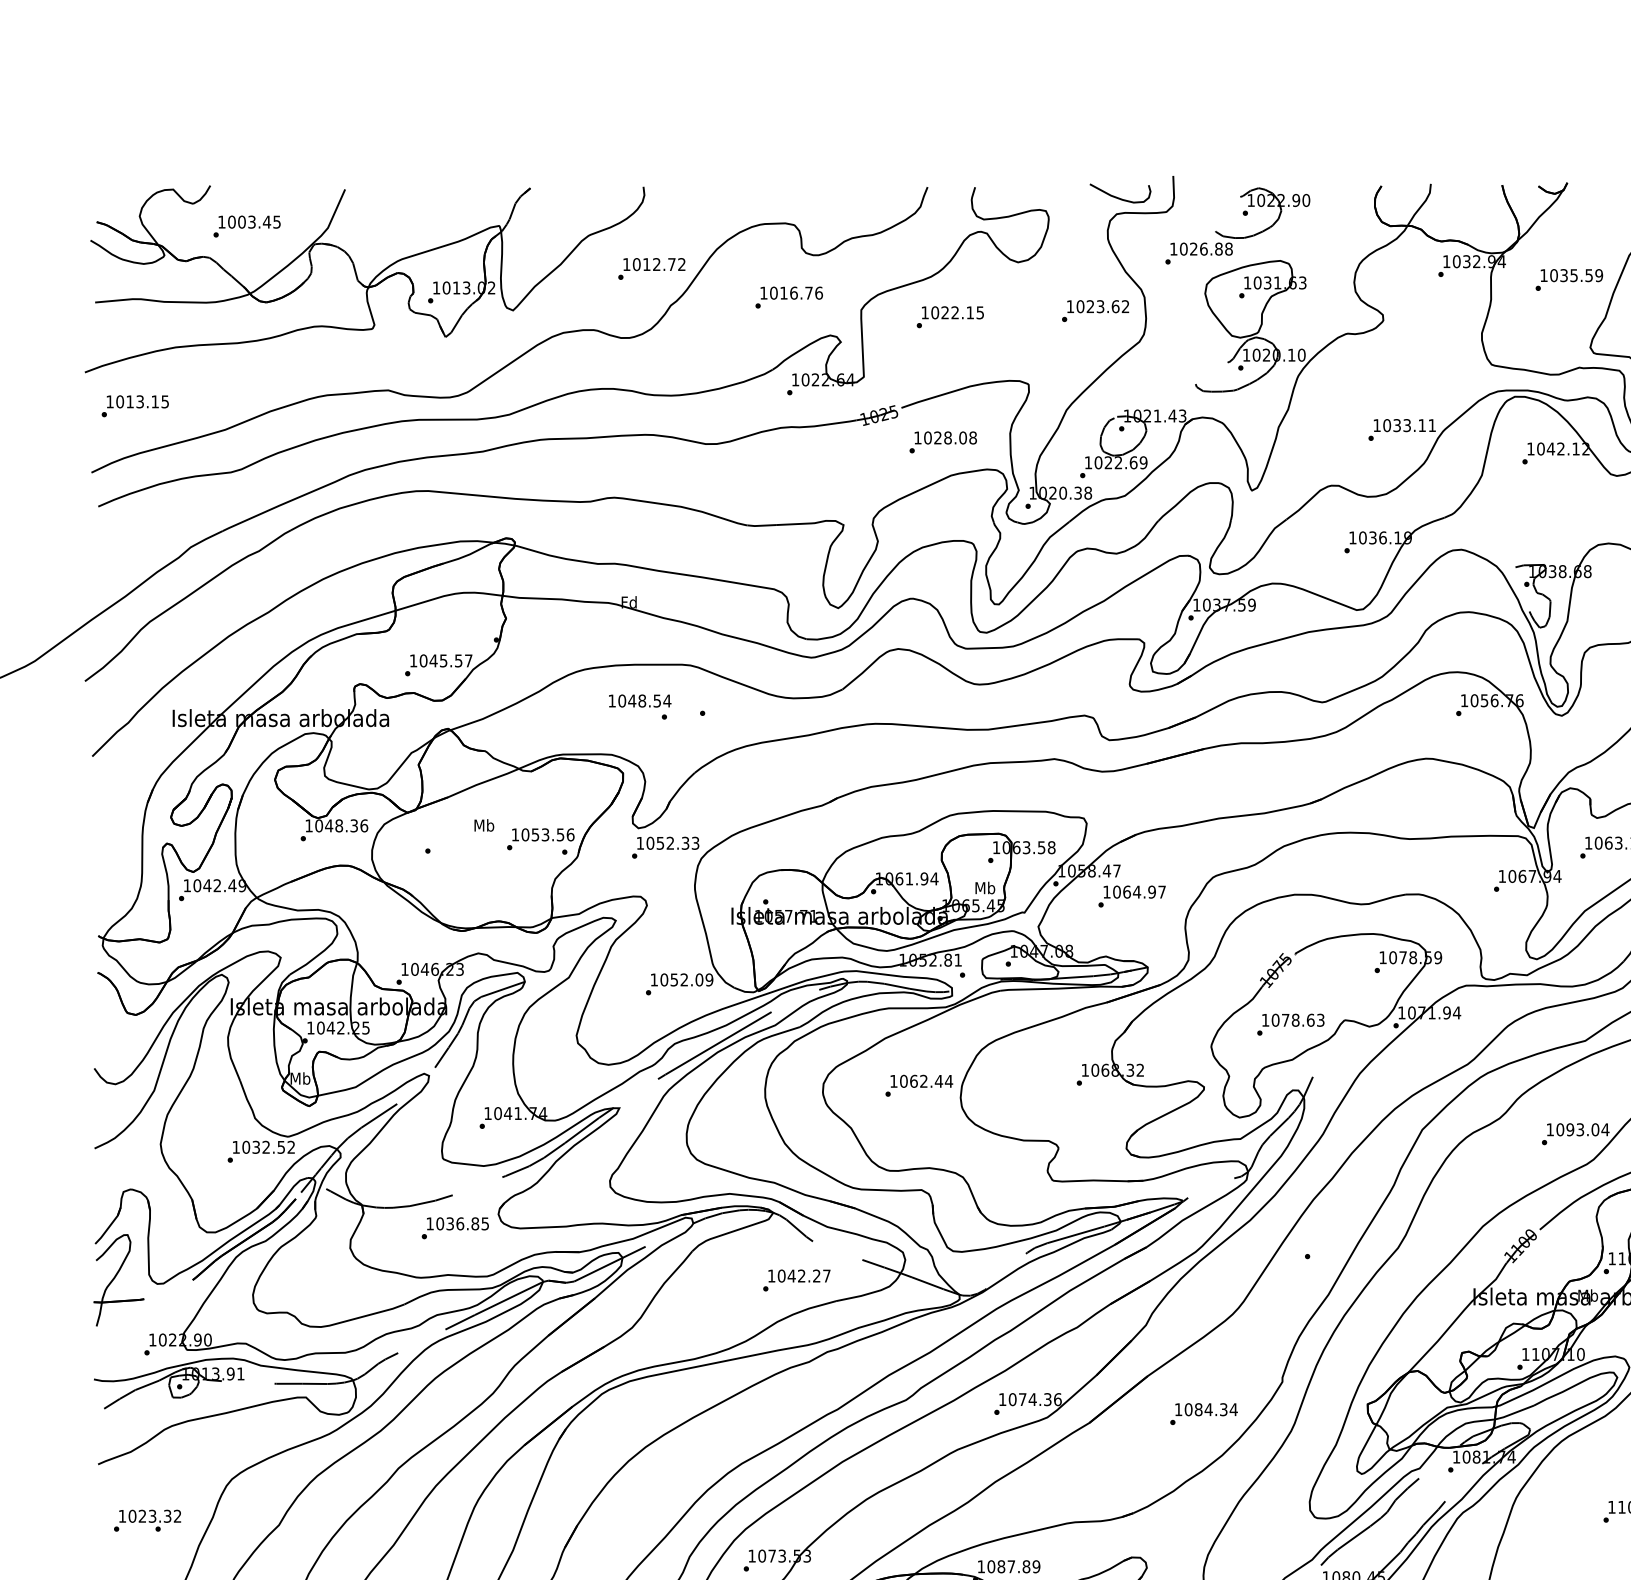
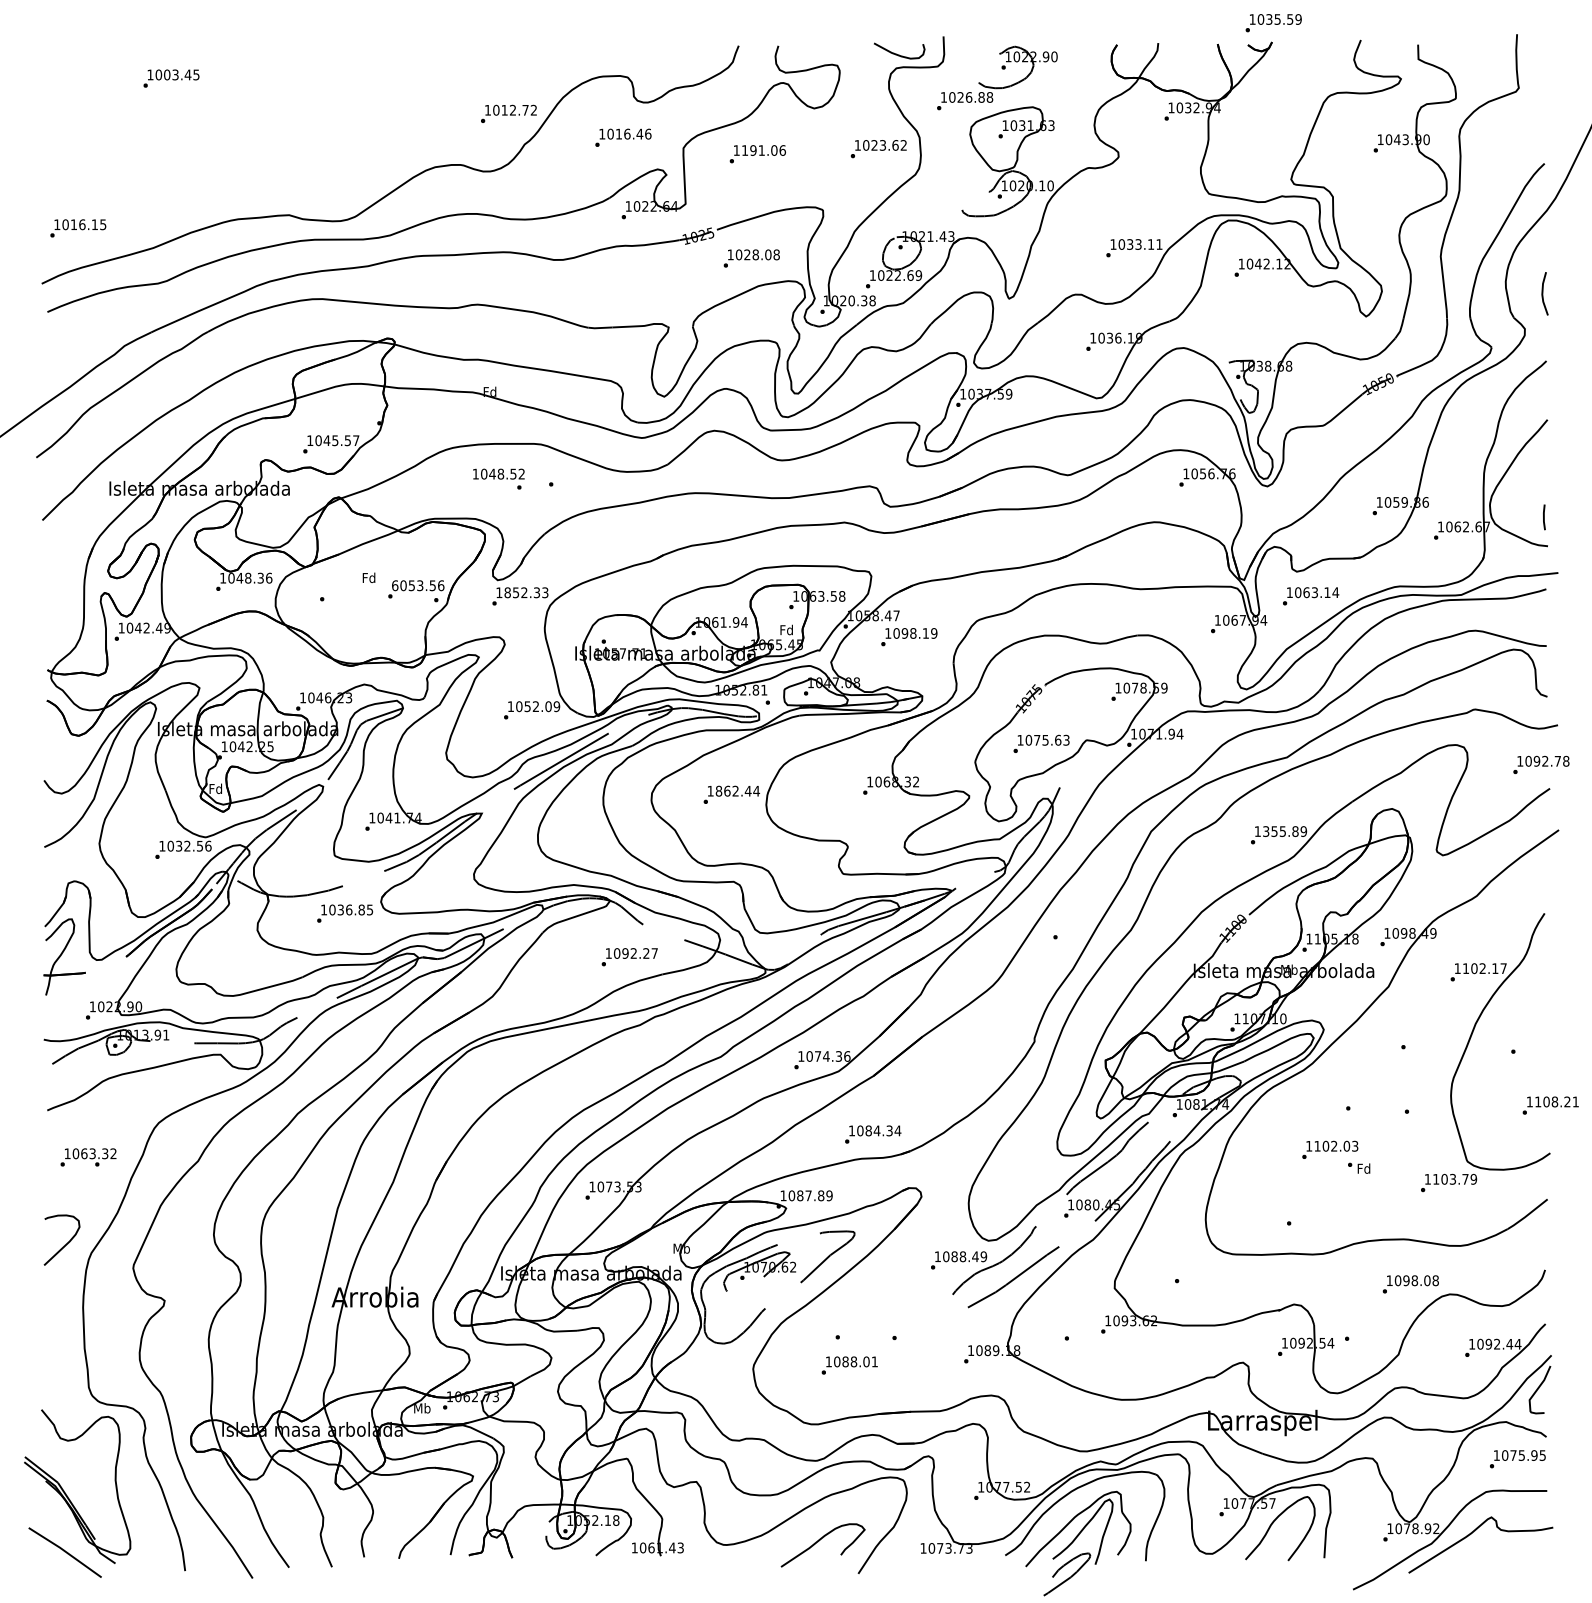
part: (364, 279) -> (269, 122), removed
text: (1569, 280) -> (1273, 23), moved
text: (808, 292) -> (639, 133), 1016.76 -> 1016.46
text: (957, 312) -> (763, 150), 1022.15 -> 1191.06
text: (140, 401) -> (82, 224), 1013.15 -> 1016.15
text: (666, 700) -> (521, 473), 1048.54 -> 1048.52
text: (484, 825) -> (369, 577), Mb -> Fd
text: (515, 834) -> (395, 585), 1053.56 -> 6053.56
text: (650, 842) -> (507, 592), 1052.33 -> 1852.33
text: (984, 887) -> (786, 629), Mb -> Fd
text: (1144, 892) -> (919, 633), 1064.97 -> 1098.19
text: (1295, 1019) -> (1045, 739), 1078.63 -> 1075.63
text: (299, 1078) -> (215, 788), Mb -> Fd
text: (903, 1081) -> (718, 791), 1062.44 -> 1862.44
text: (1583, 1129) -> (1285, 831), 1093.04 -> 1355.89
text: (291, 1146) -> (208, 845), 1032.52 -> 1032.56
text: (791, 1276) -> (625, 953), 1042.27 -> 1092.27
text: (1204, 1414) -> (873, 1134), moved
text: (142, 1515) -> (84, 1153), 1023.32 -> 1063.32

